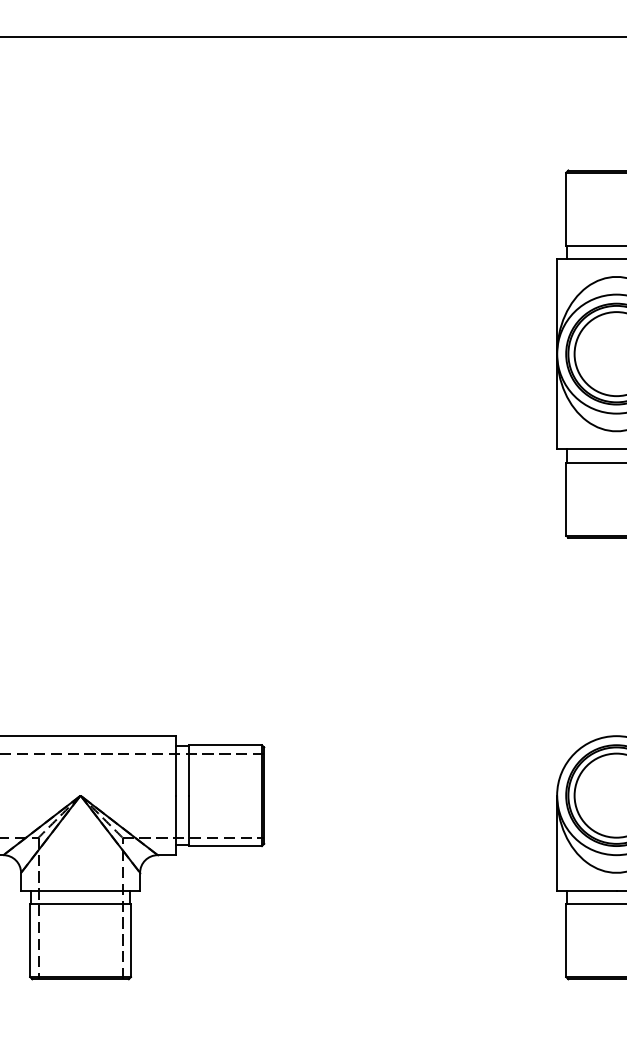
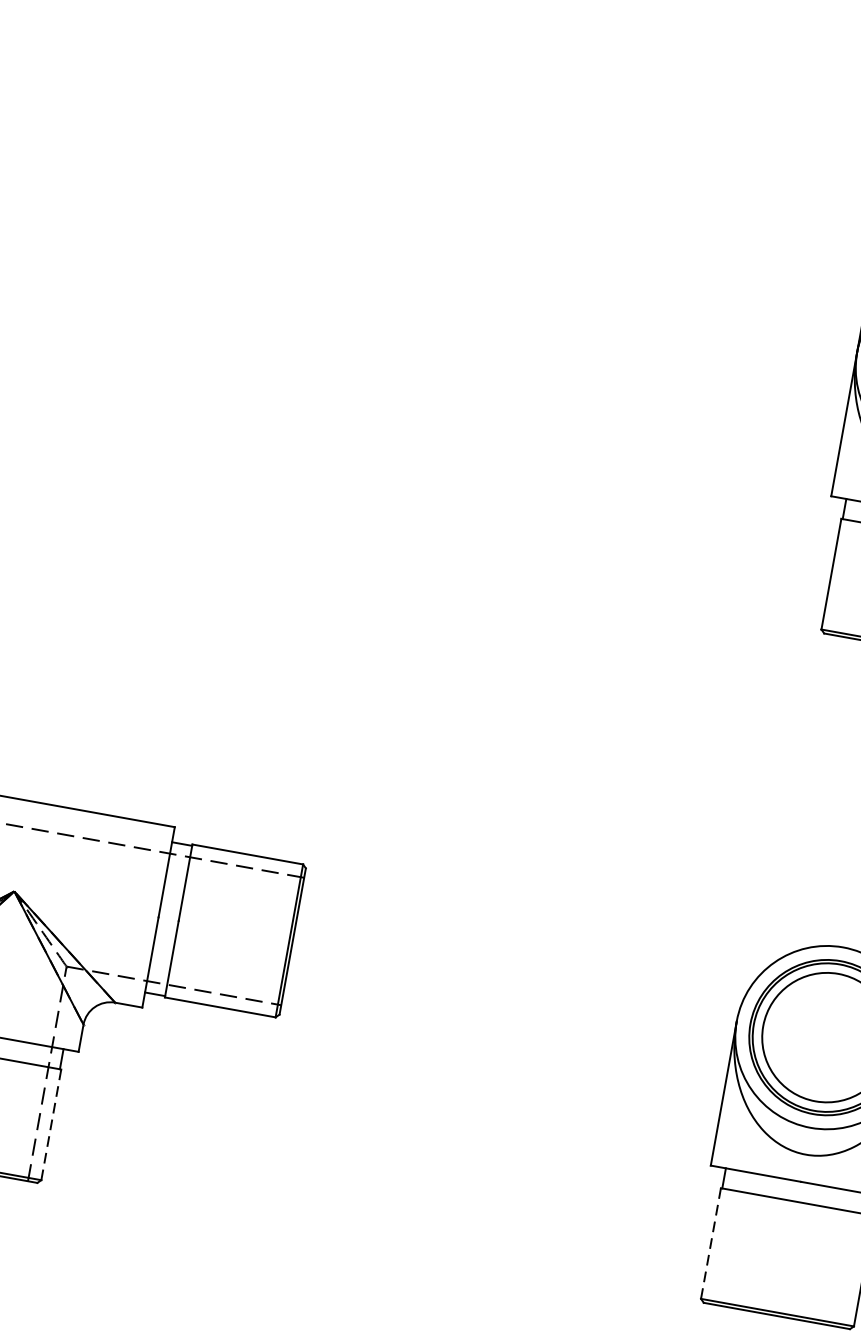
line: (131, 940) -> (52, 1124), solid -> dashed
line: (566, 940) -> (711, 1243), solid -> dashed

